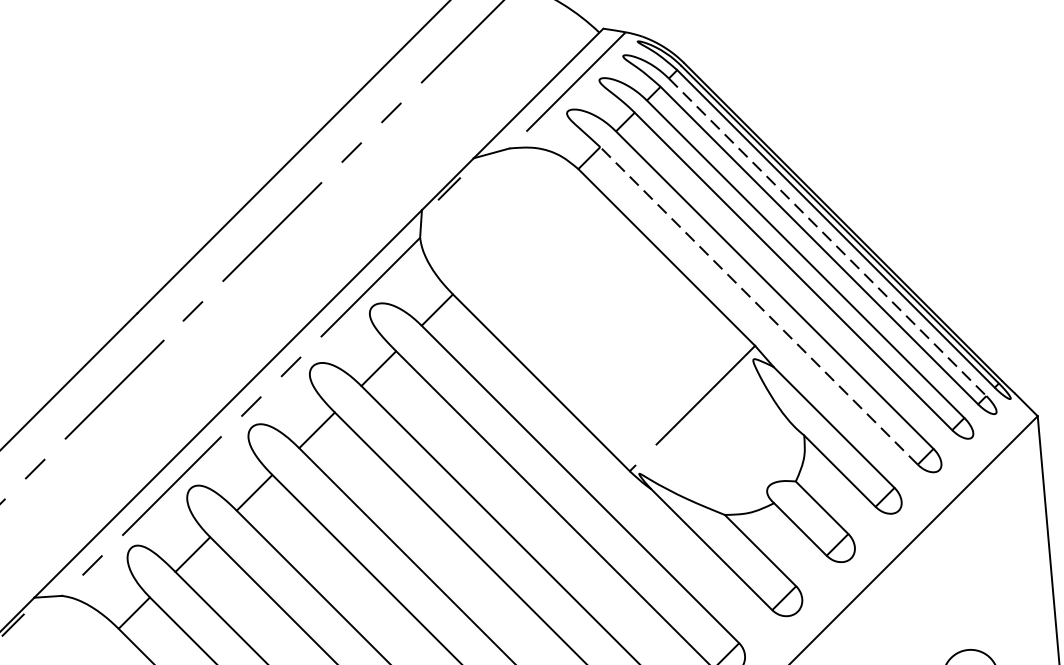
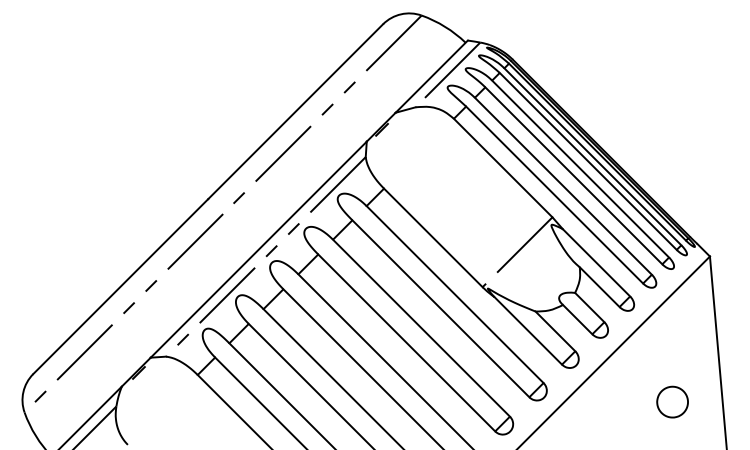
line: (828, 238) -> (593, 157), dashed -> solid
line: (758, 304) -> (554, 194), dashed -> solid

